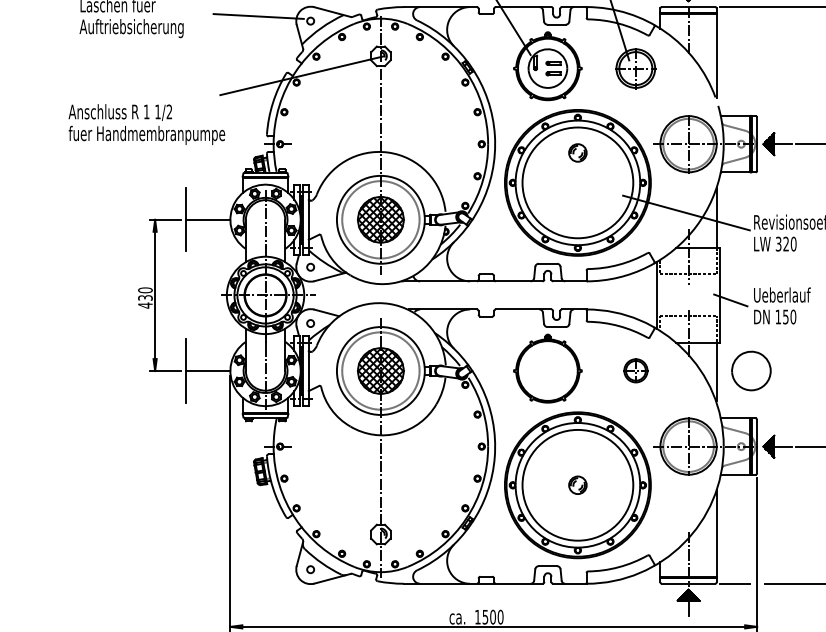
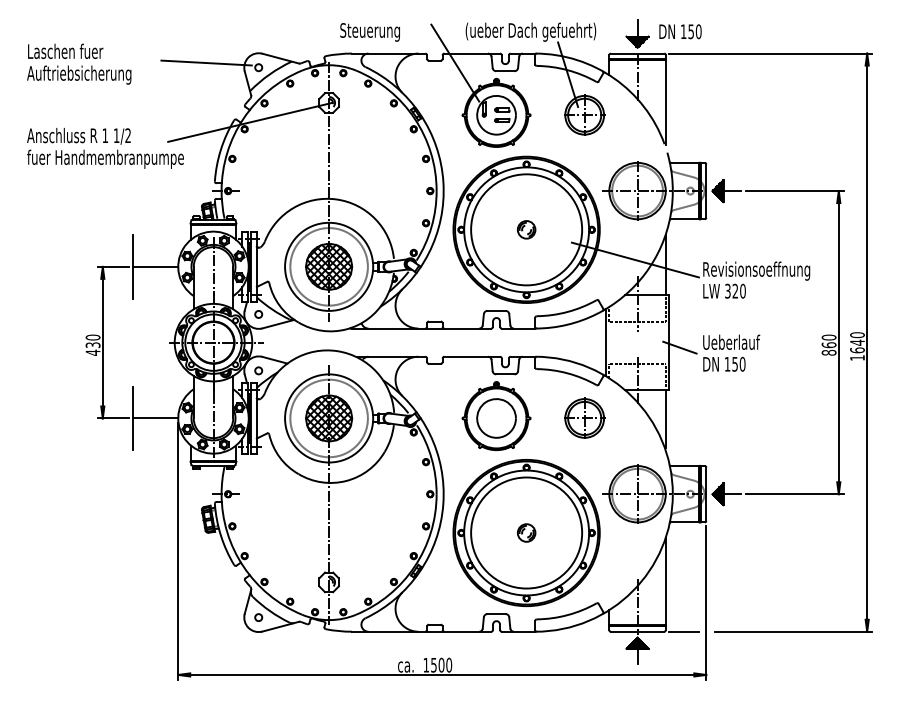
text: (146, 124) -> (105, 148), moved
part: (577, 152) -> (526, 229), moved
part: (635, 370) -> (584, 417), size x1.67
part: (751, 371) -> (496, 418), moved

